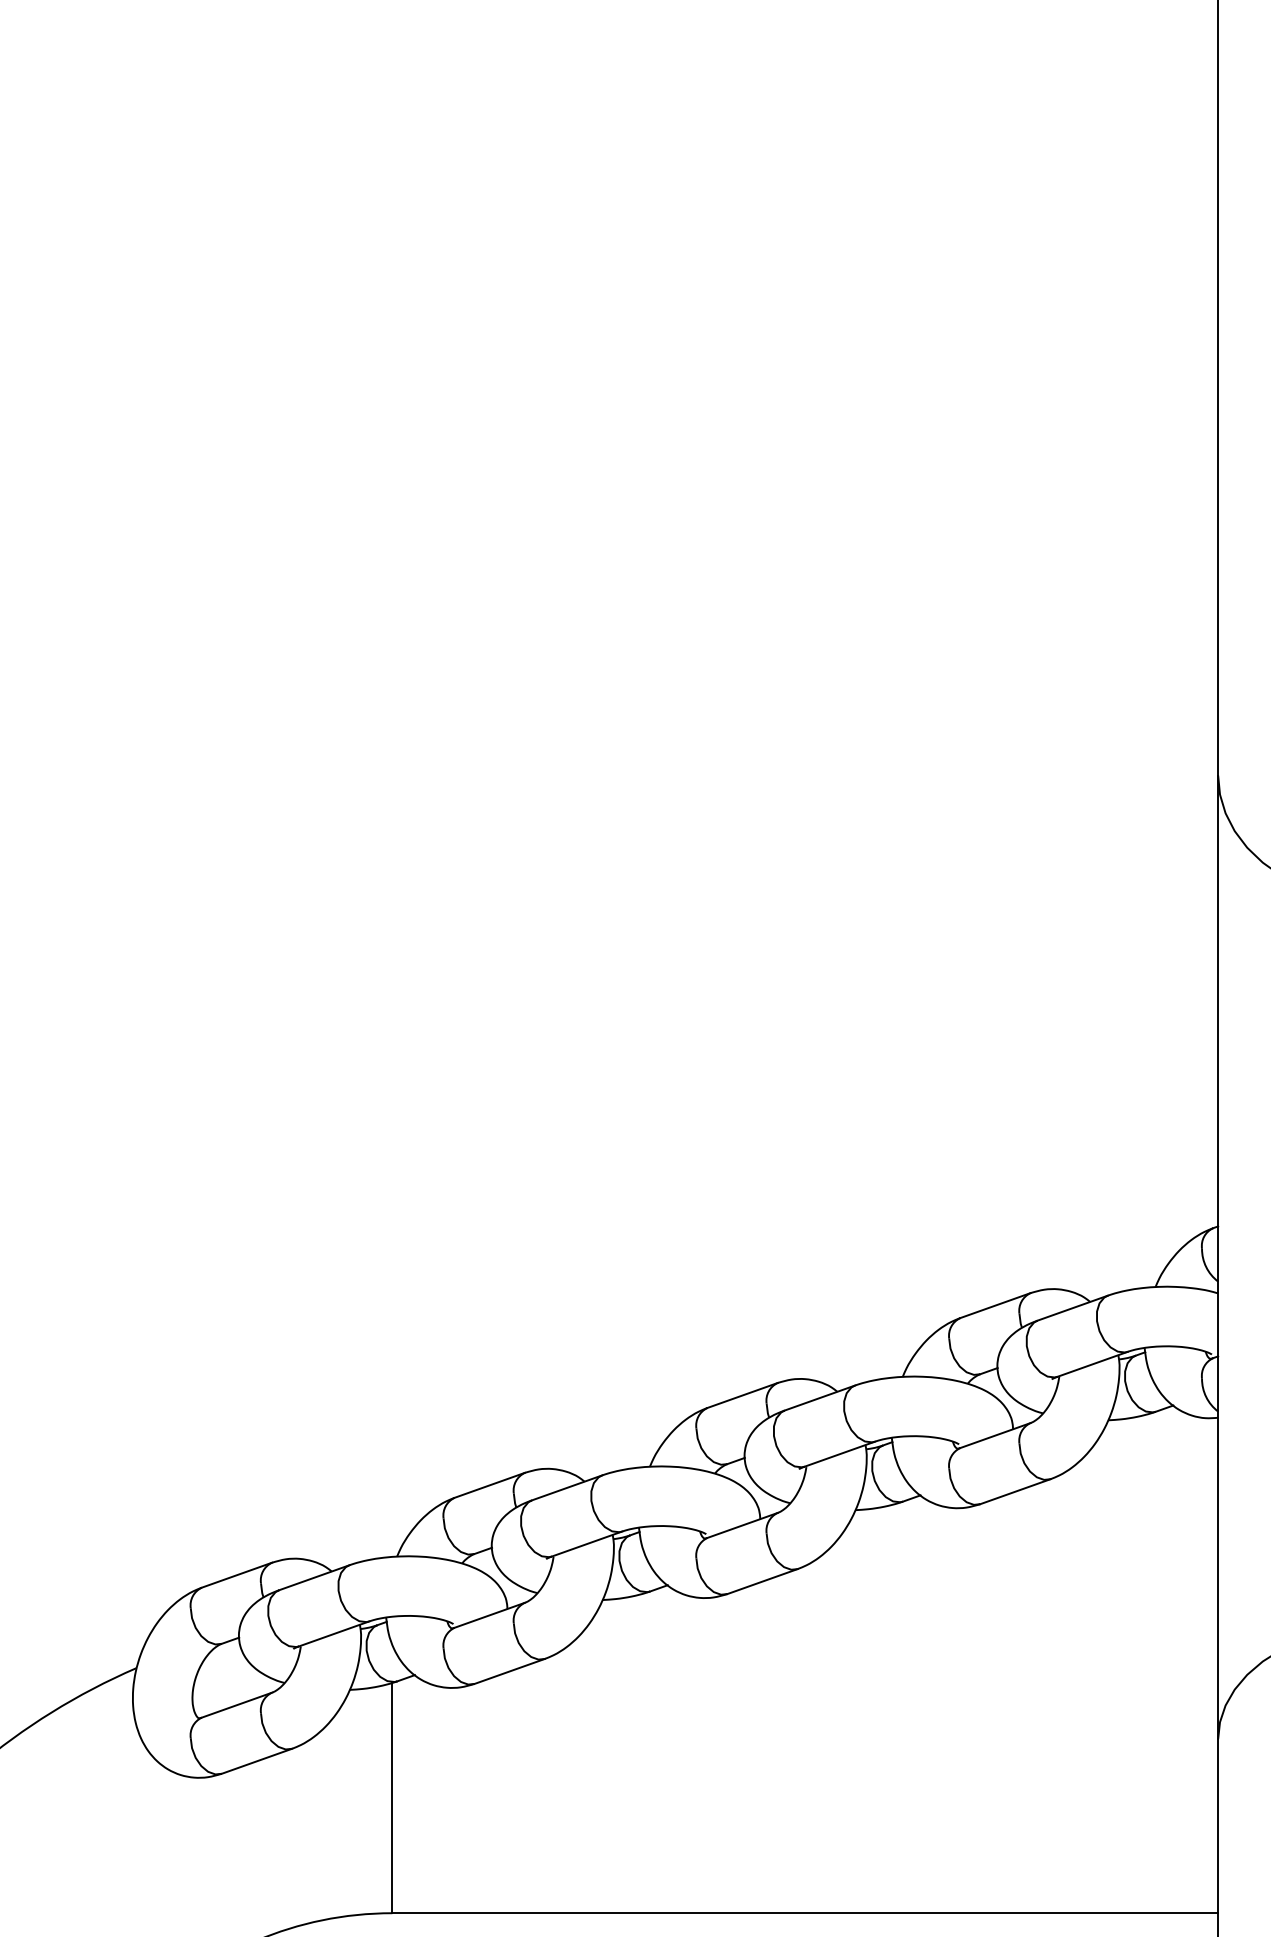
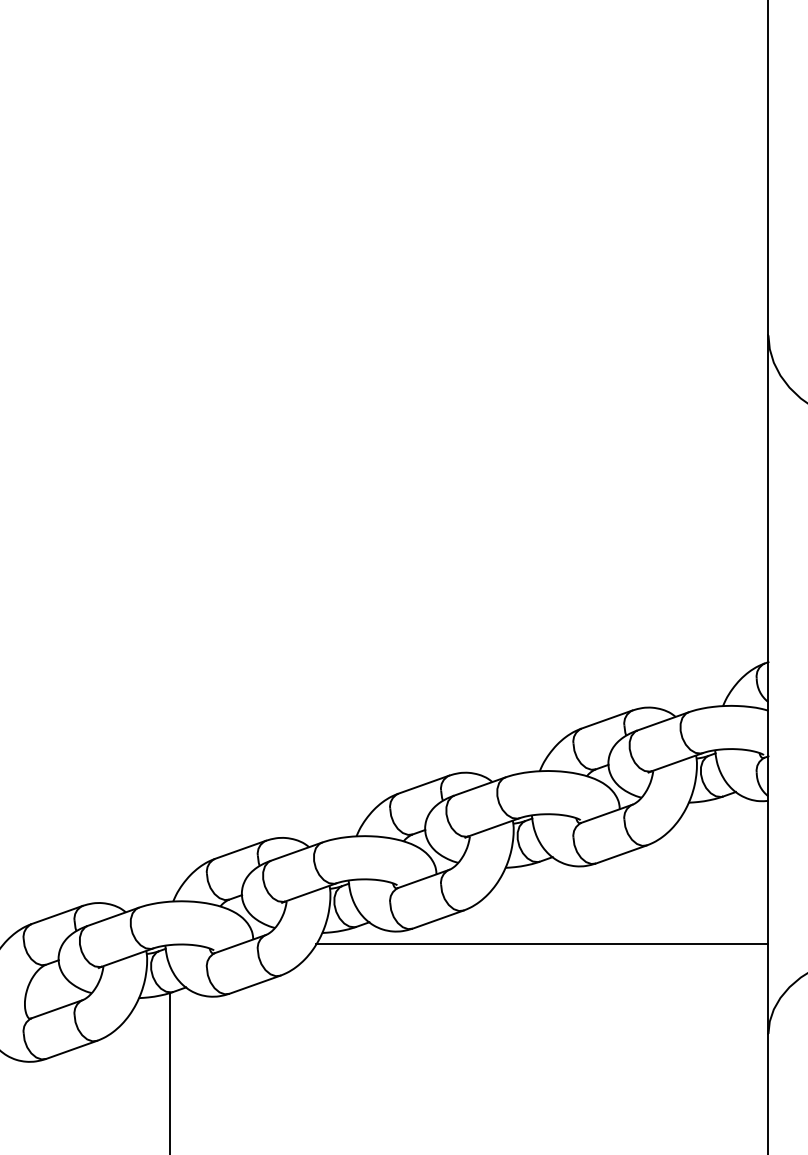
line: (906, 1615) -> (542, 944), added

